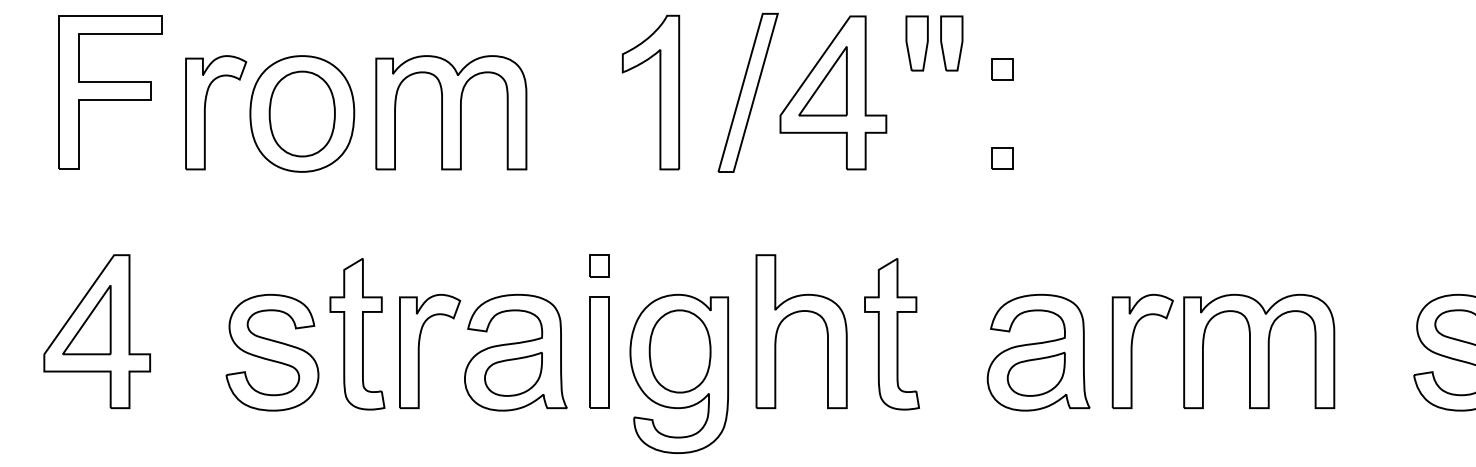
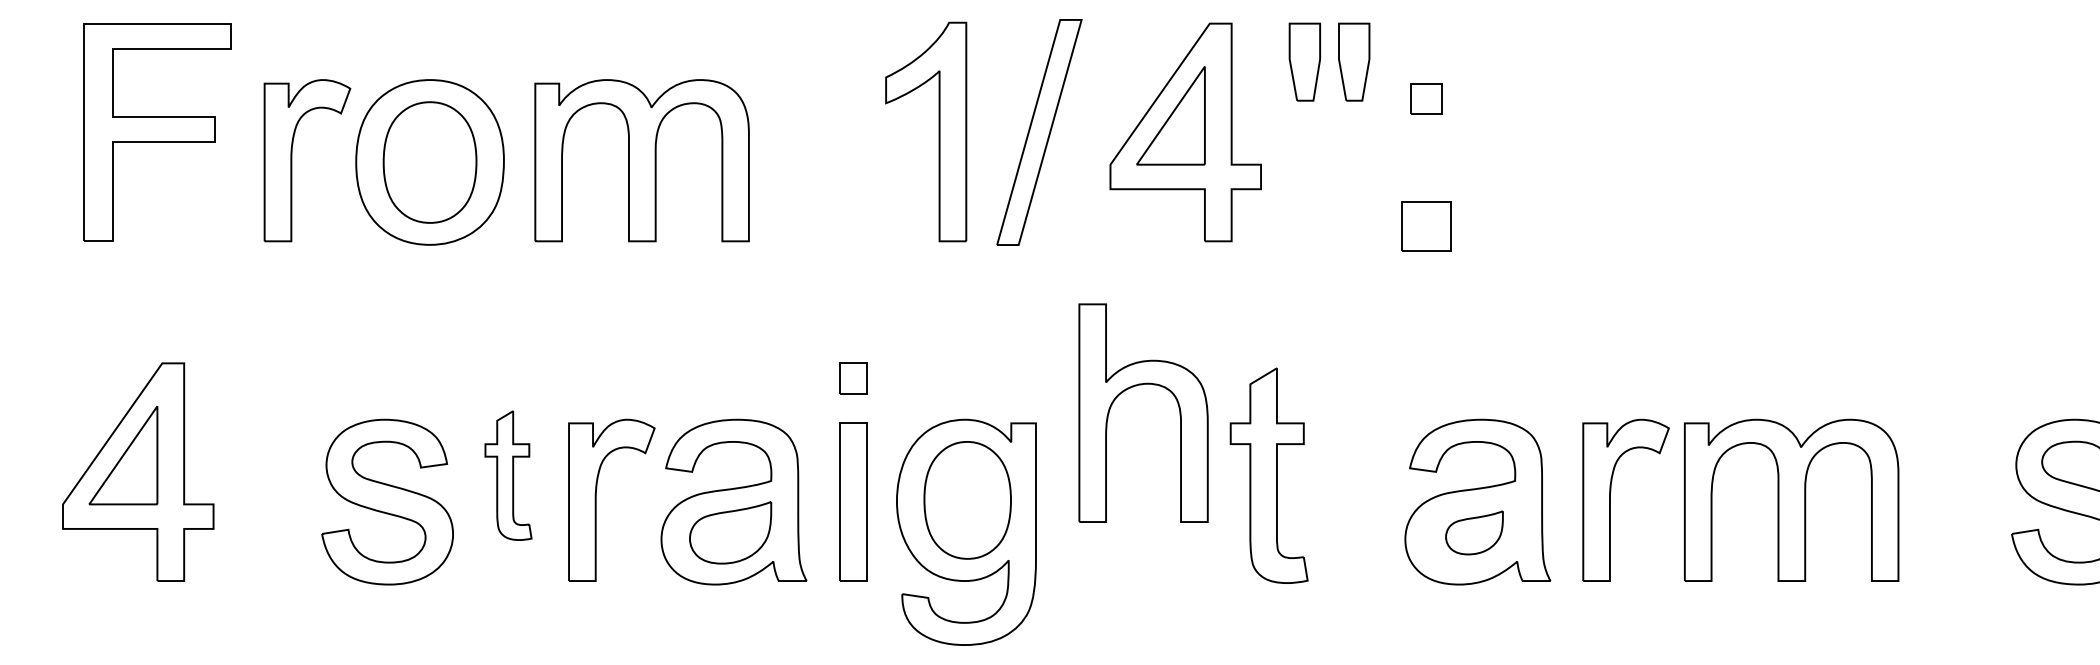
part: (748, 92) -> (1039, 132), moved
part: (1002, 158) -> (1426, 225), size x1.6
part: (796, 312) -> (1136, 386), moved
part: (357, 334) -> (508, 475), size x0.6
part: (1036, 374) -> (1474, 532), size x0.7

